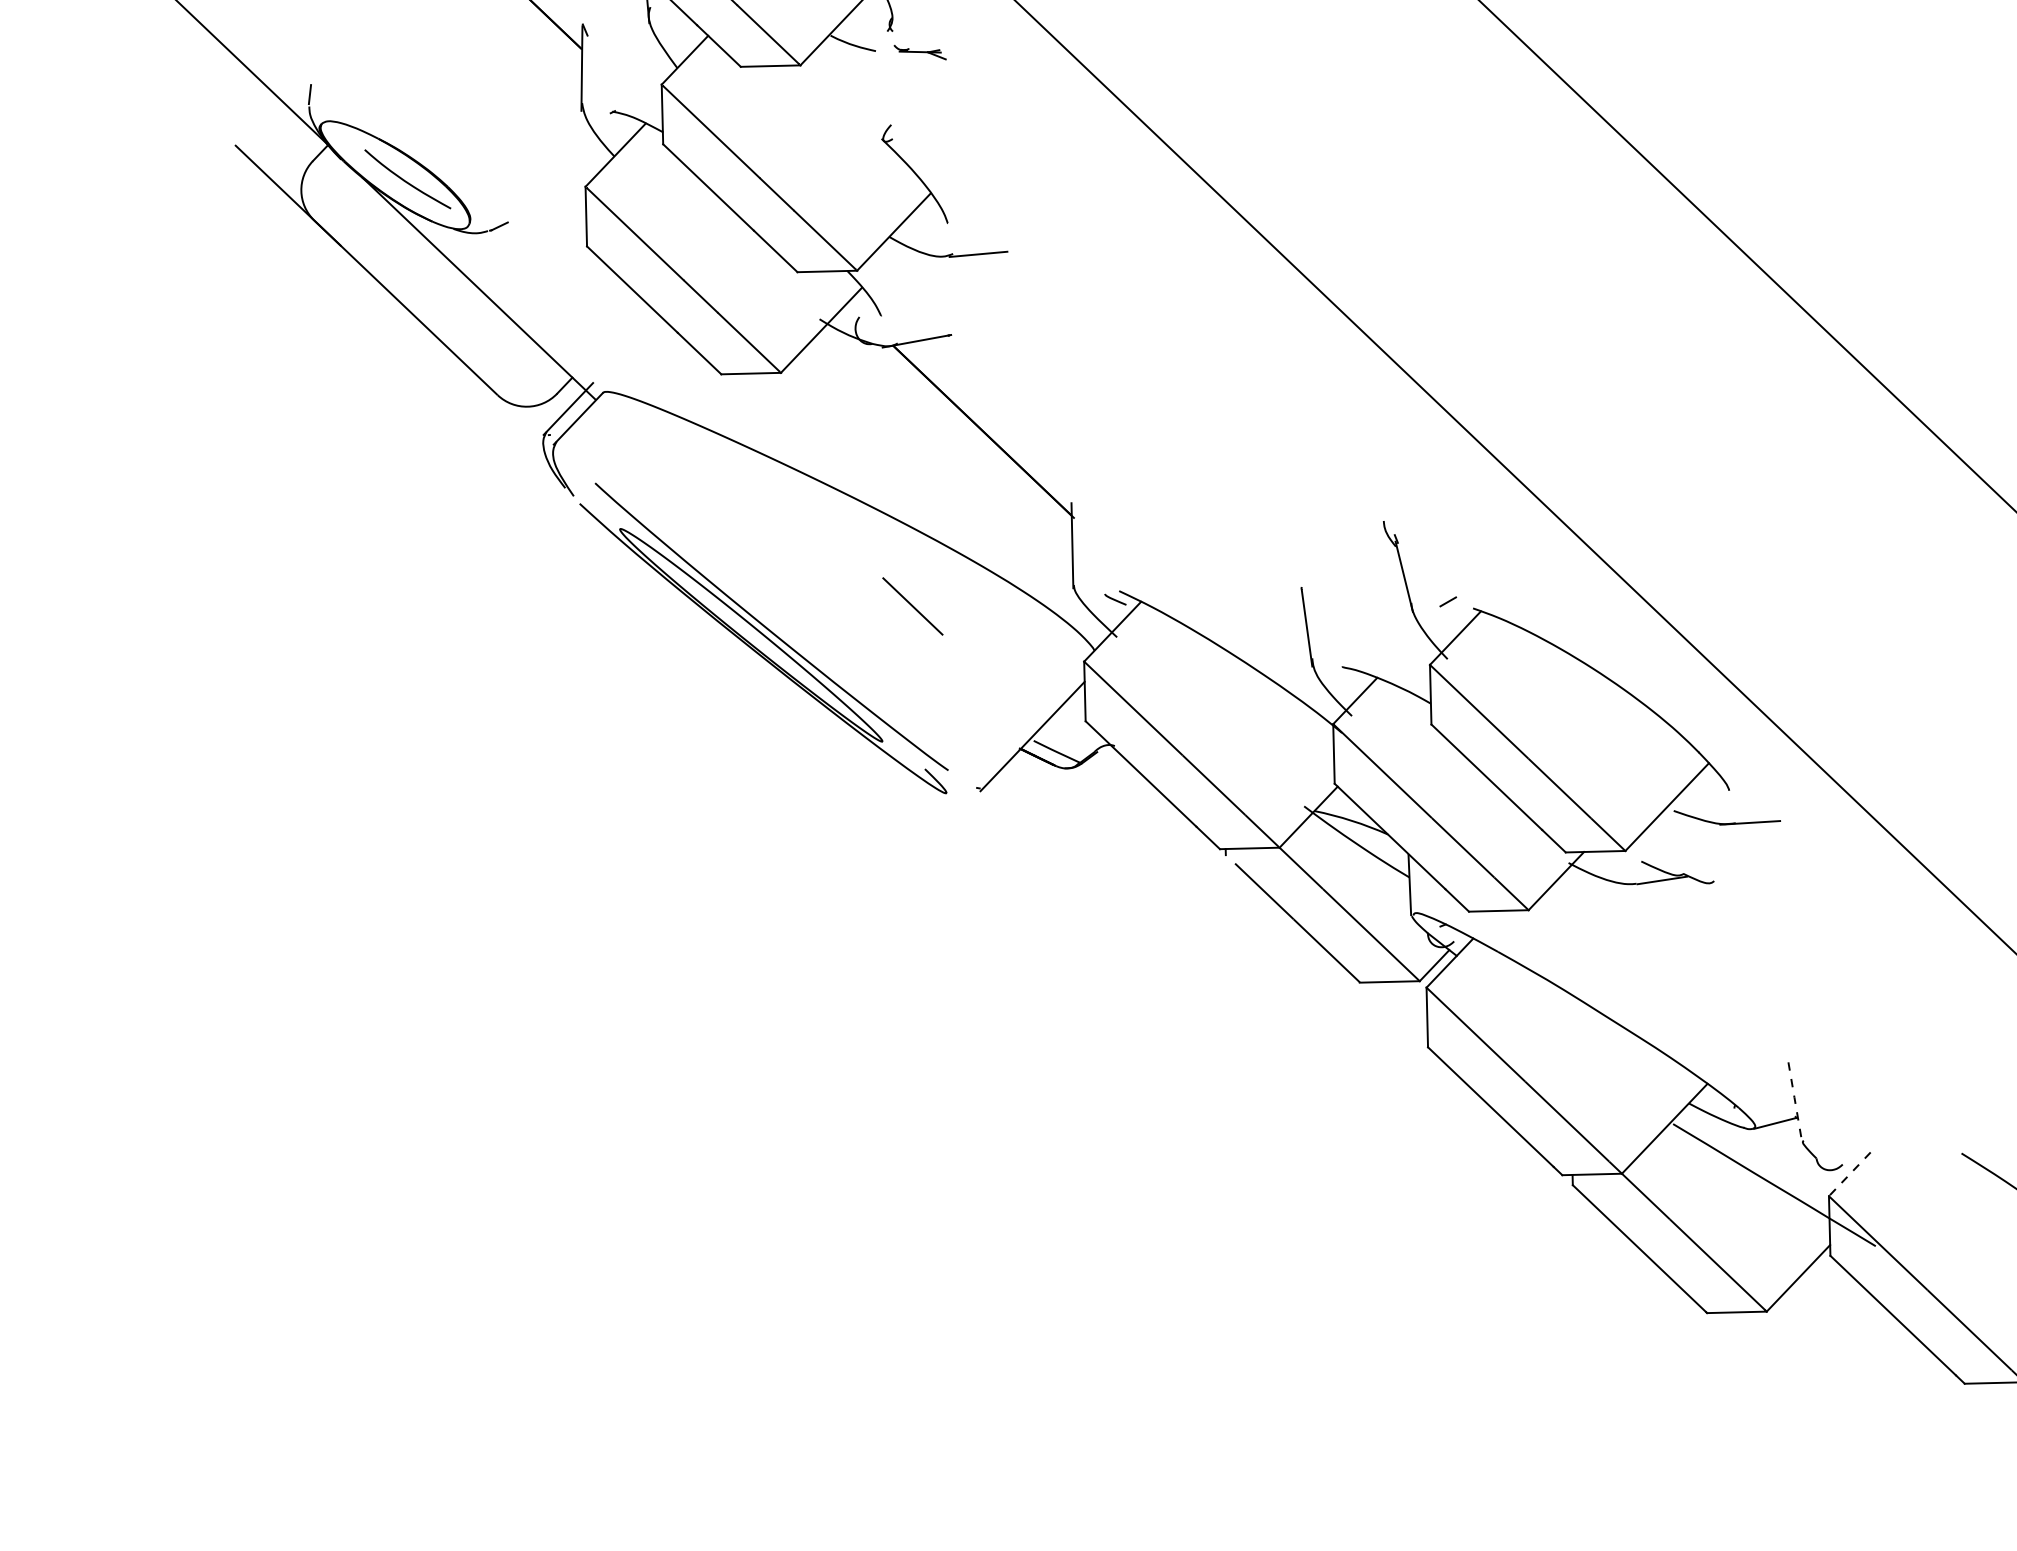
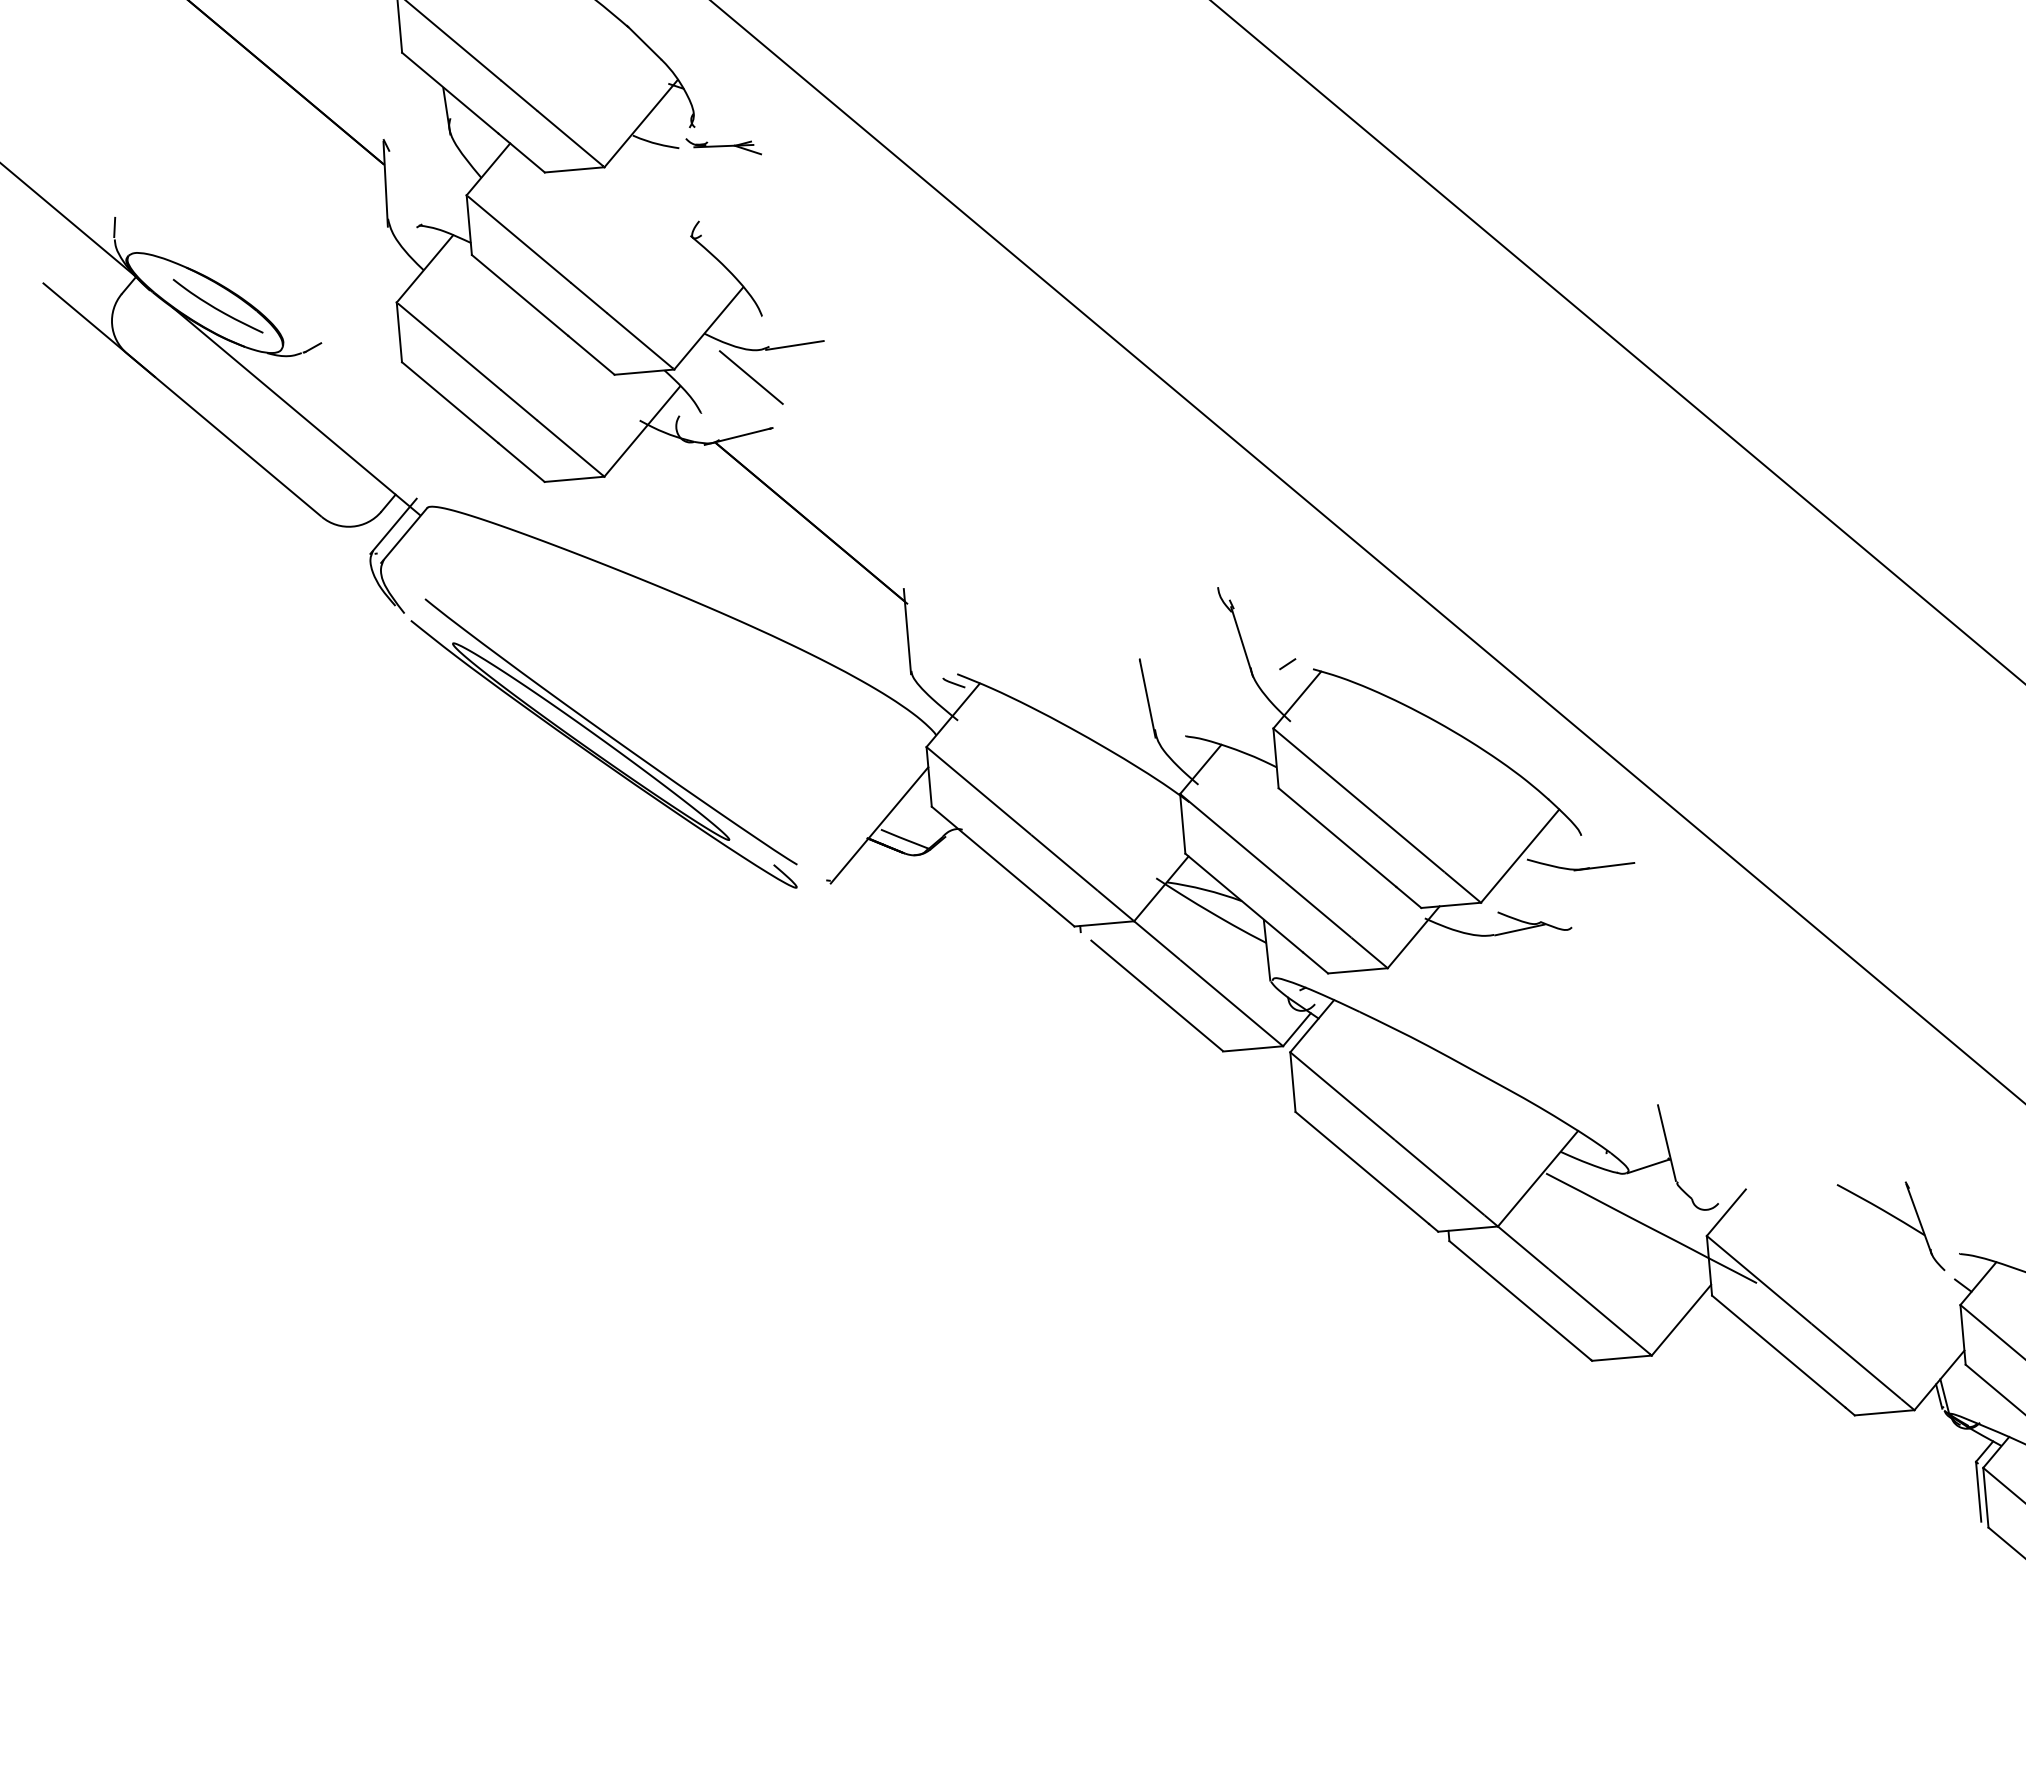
part: (919, 52) -> (723, 146), size x1.43
line: (912, 606) -> (750, 377), moved
line: (1794, 1100) -> (1666, 1142), dashed -> solid
line: (1849, 1175) -> (1726, 1213), dashed -> solid

